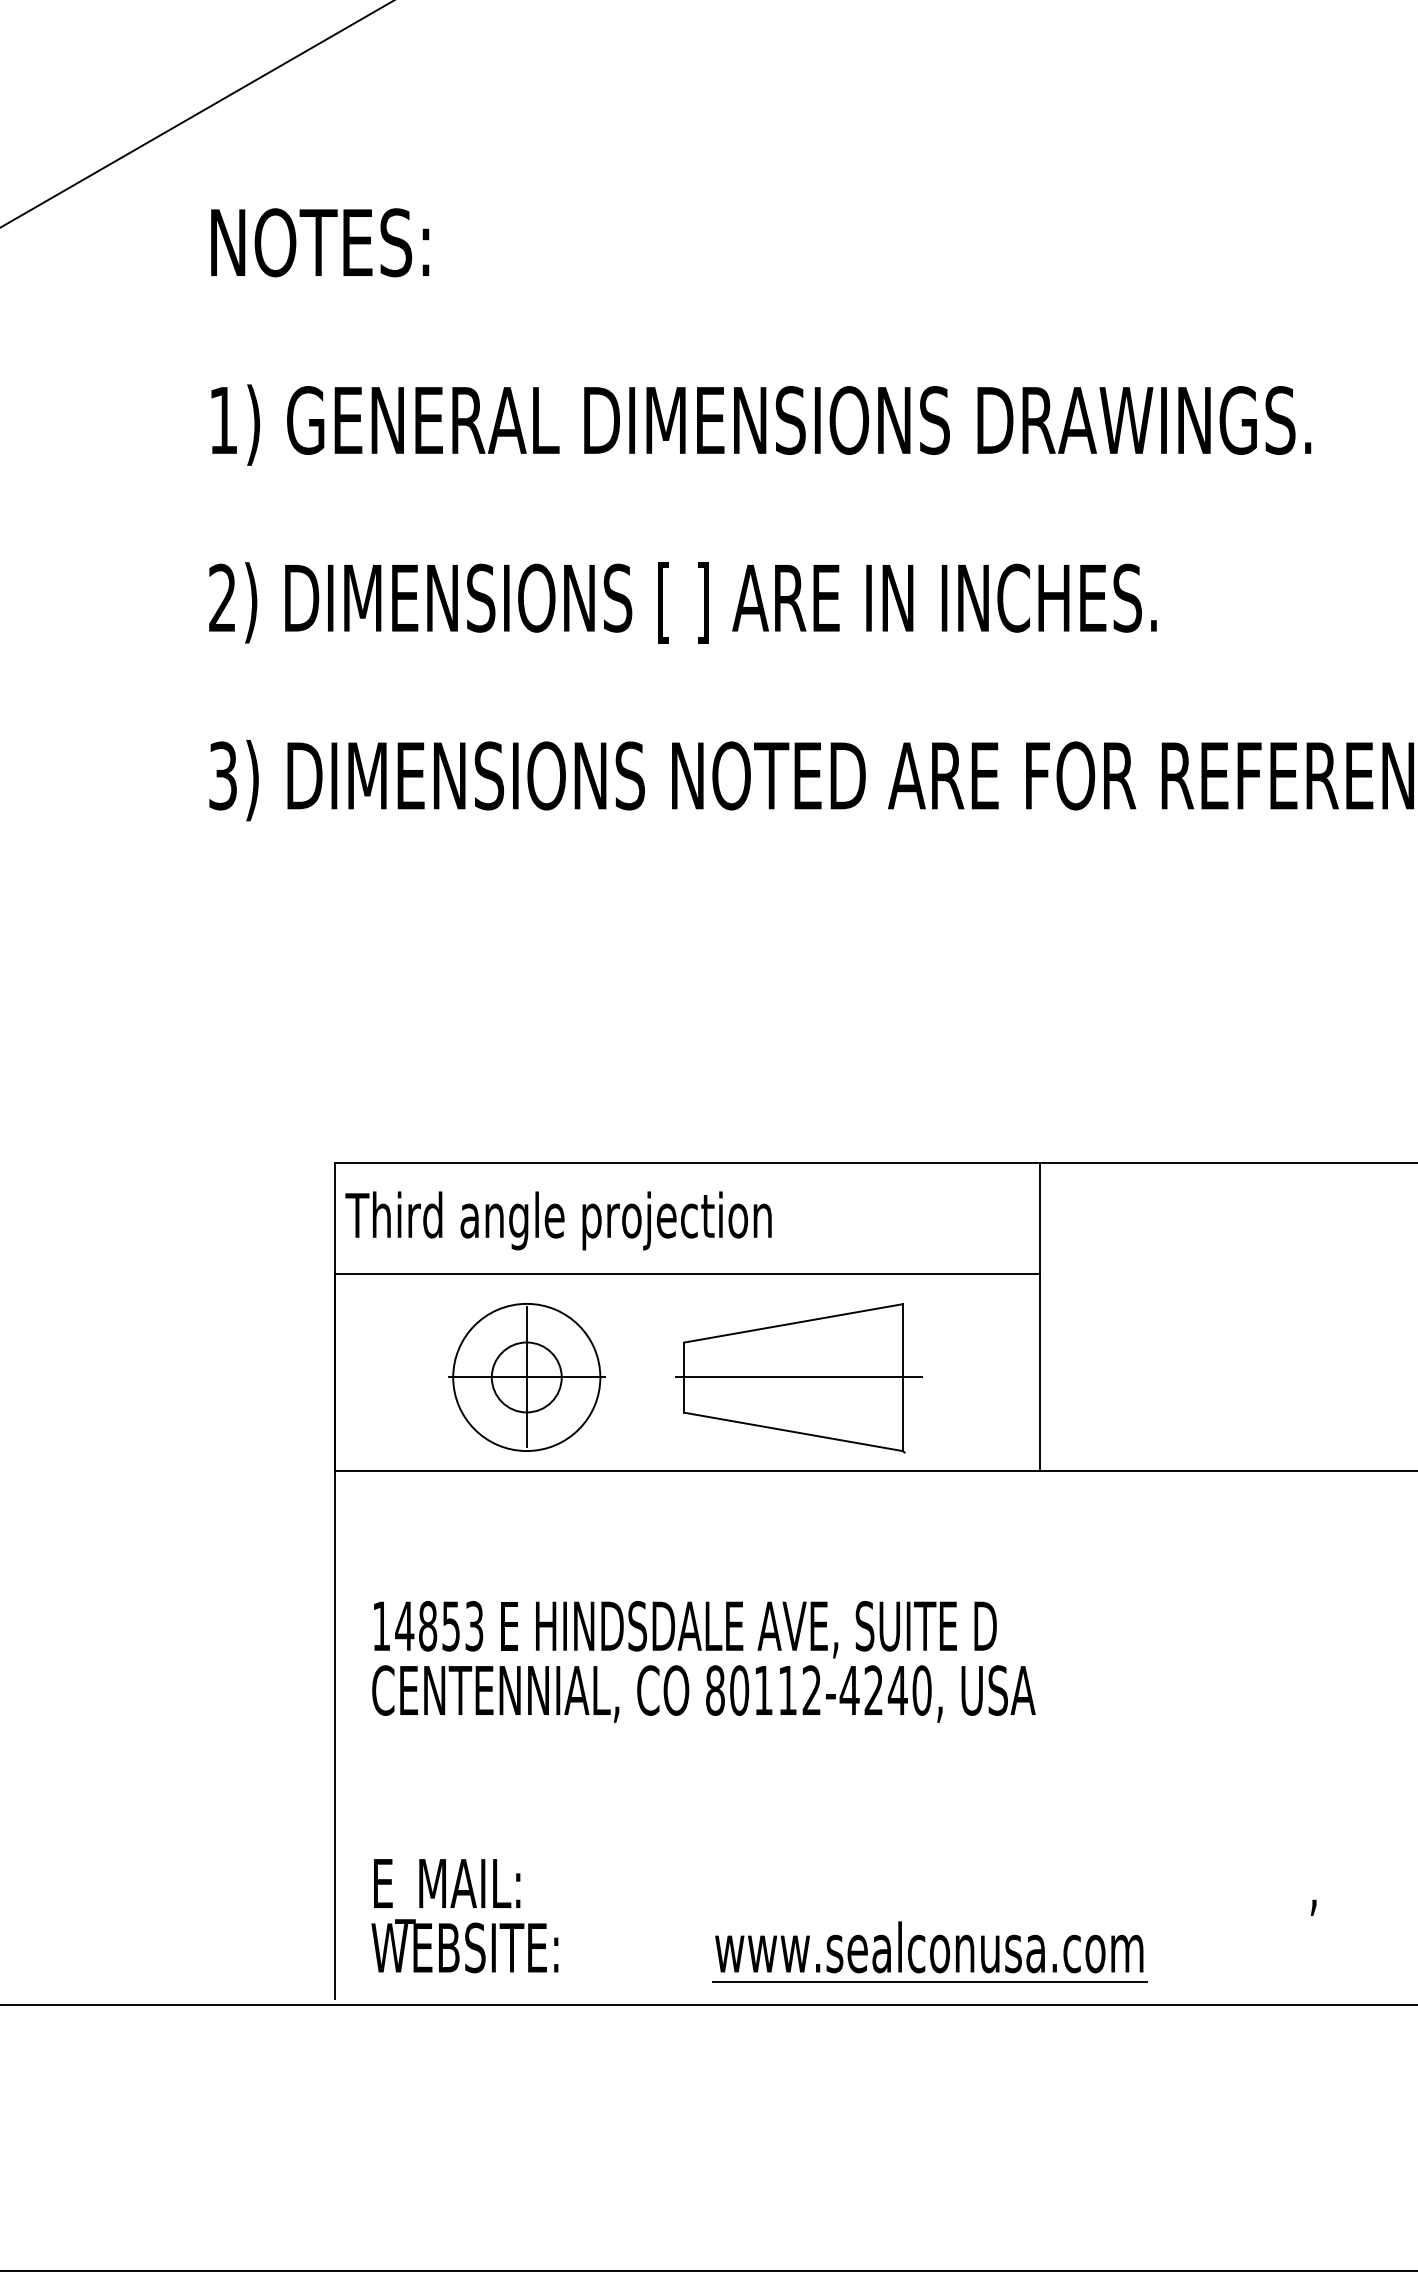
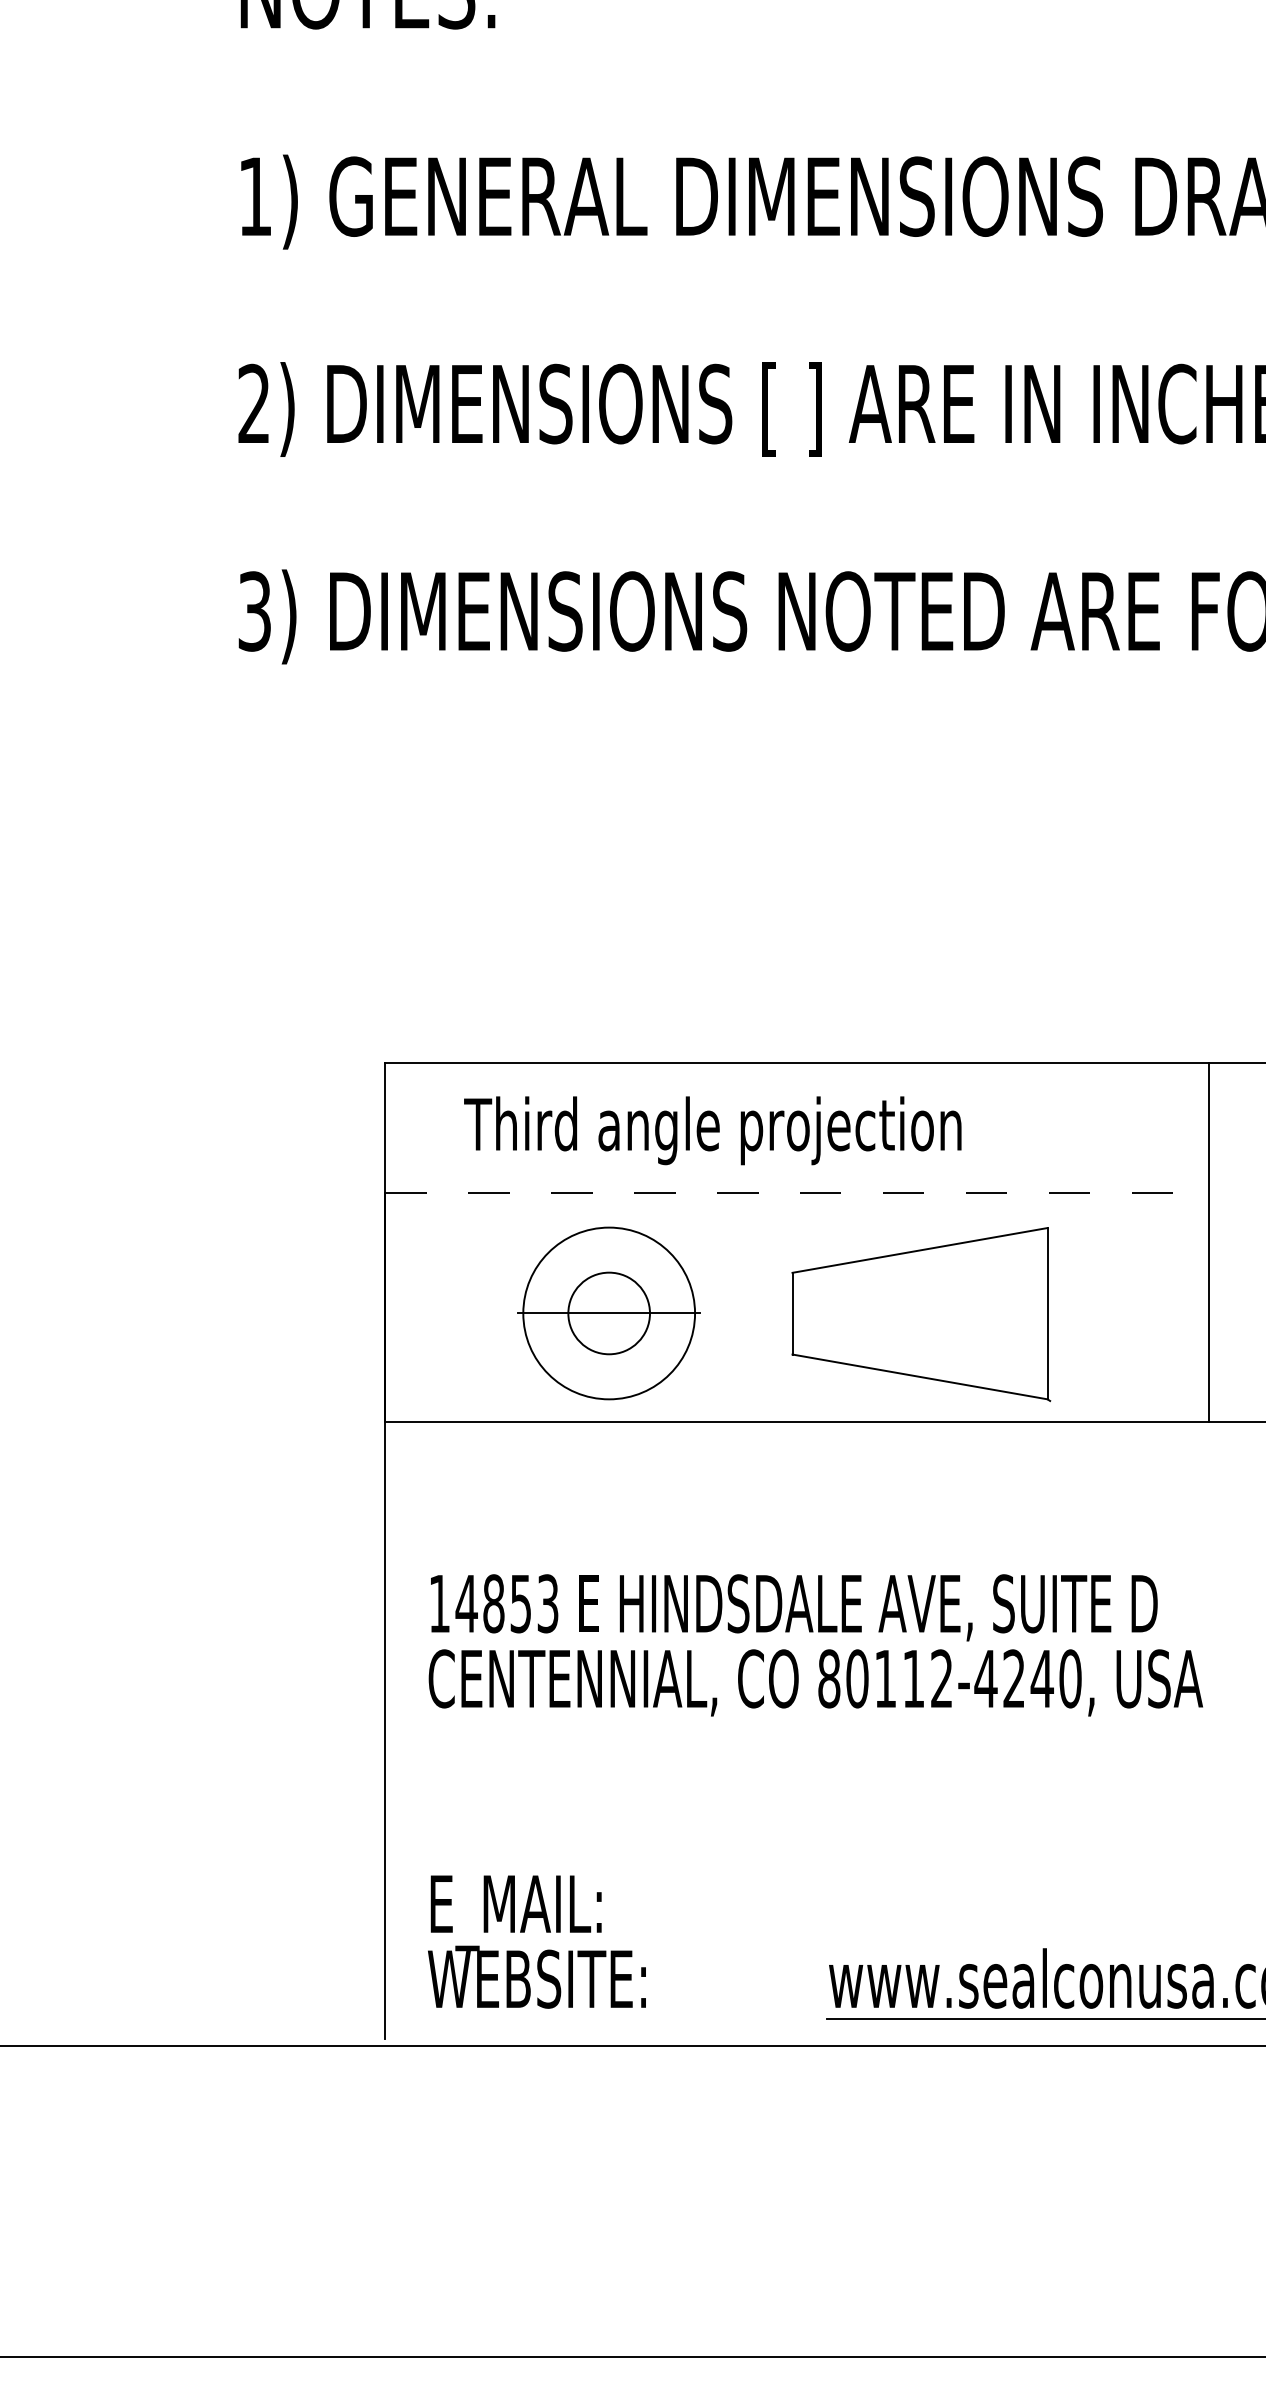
text: (558, 1220) -> (712, 1130), moved
line: (687, 1274) -> (796, 1193), solid -> dashed
line: (526, 1377) -> (608, 1313), removed
line: (798, 1377) -> (926, 1313), removed

